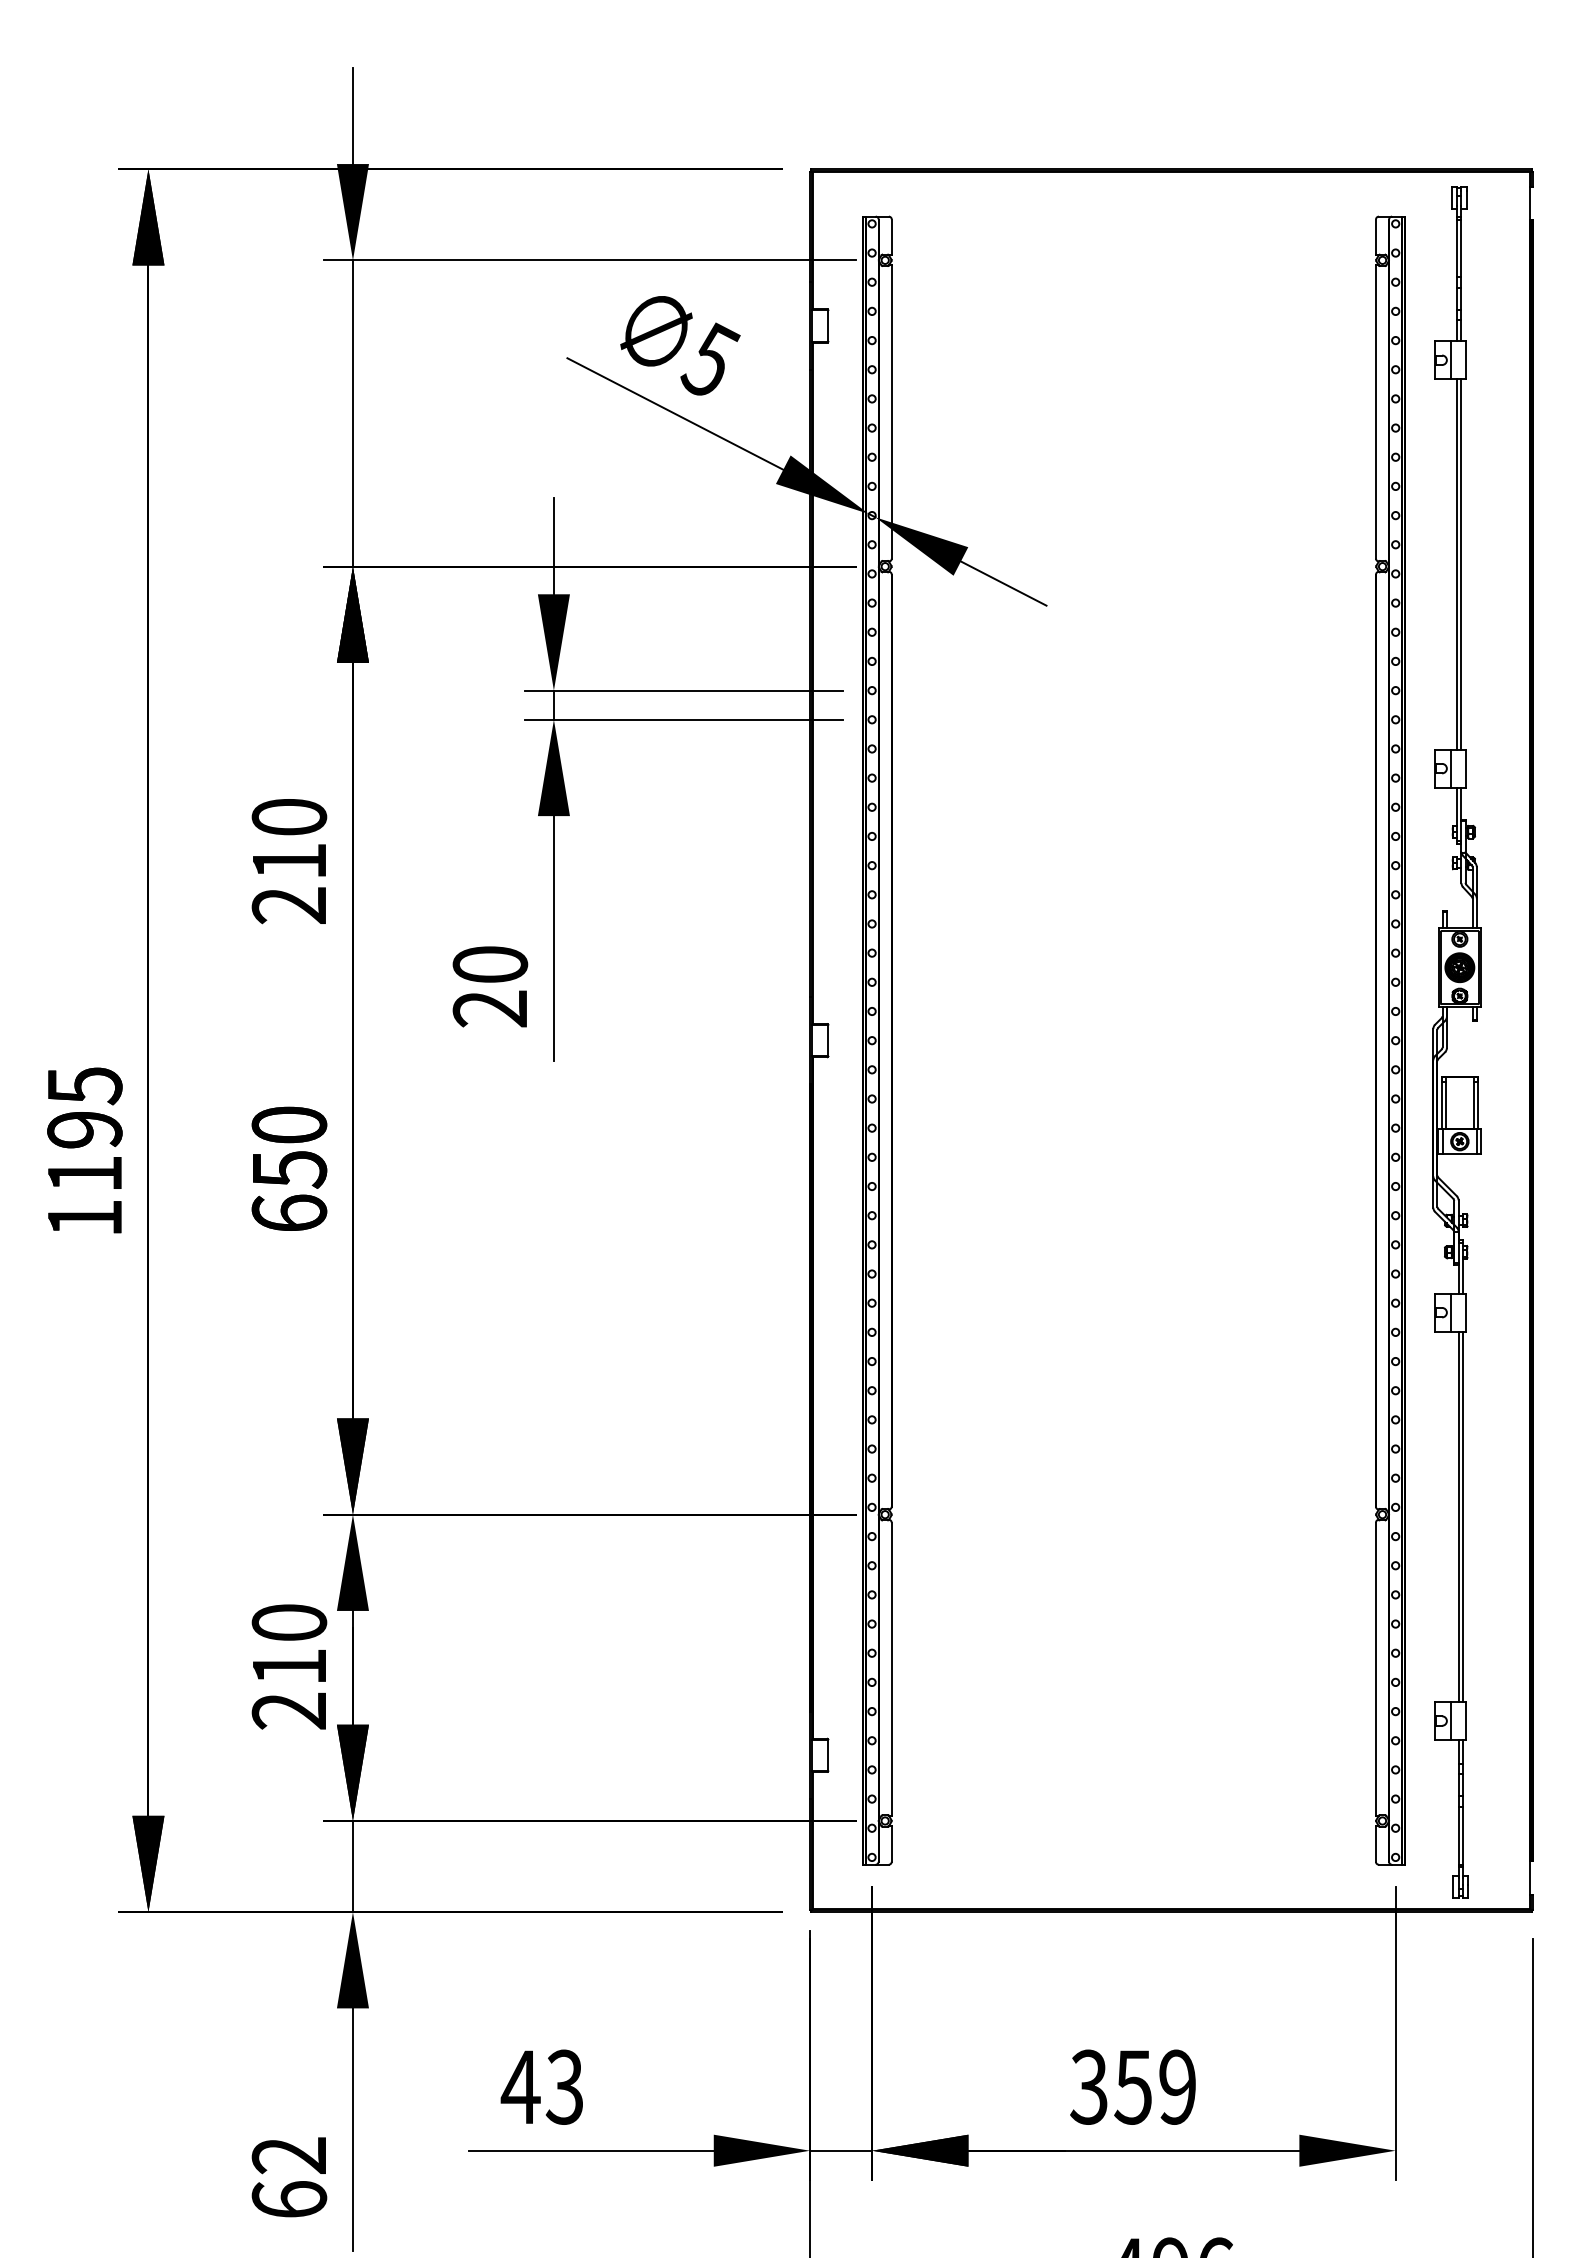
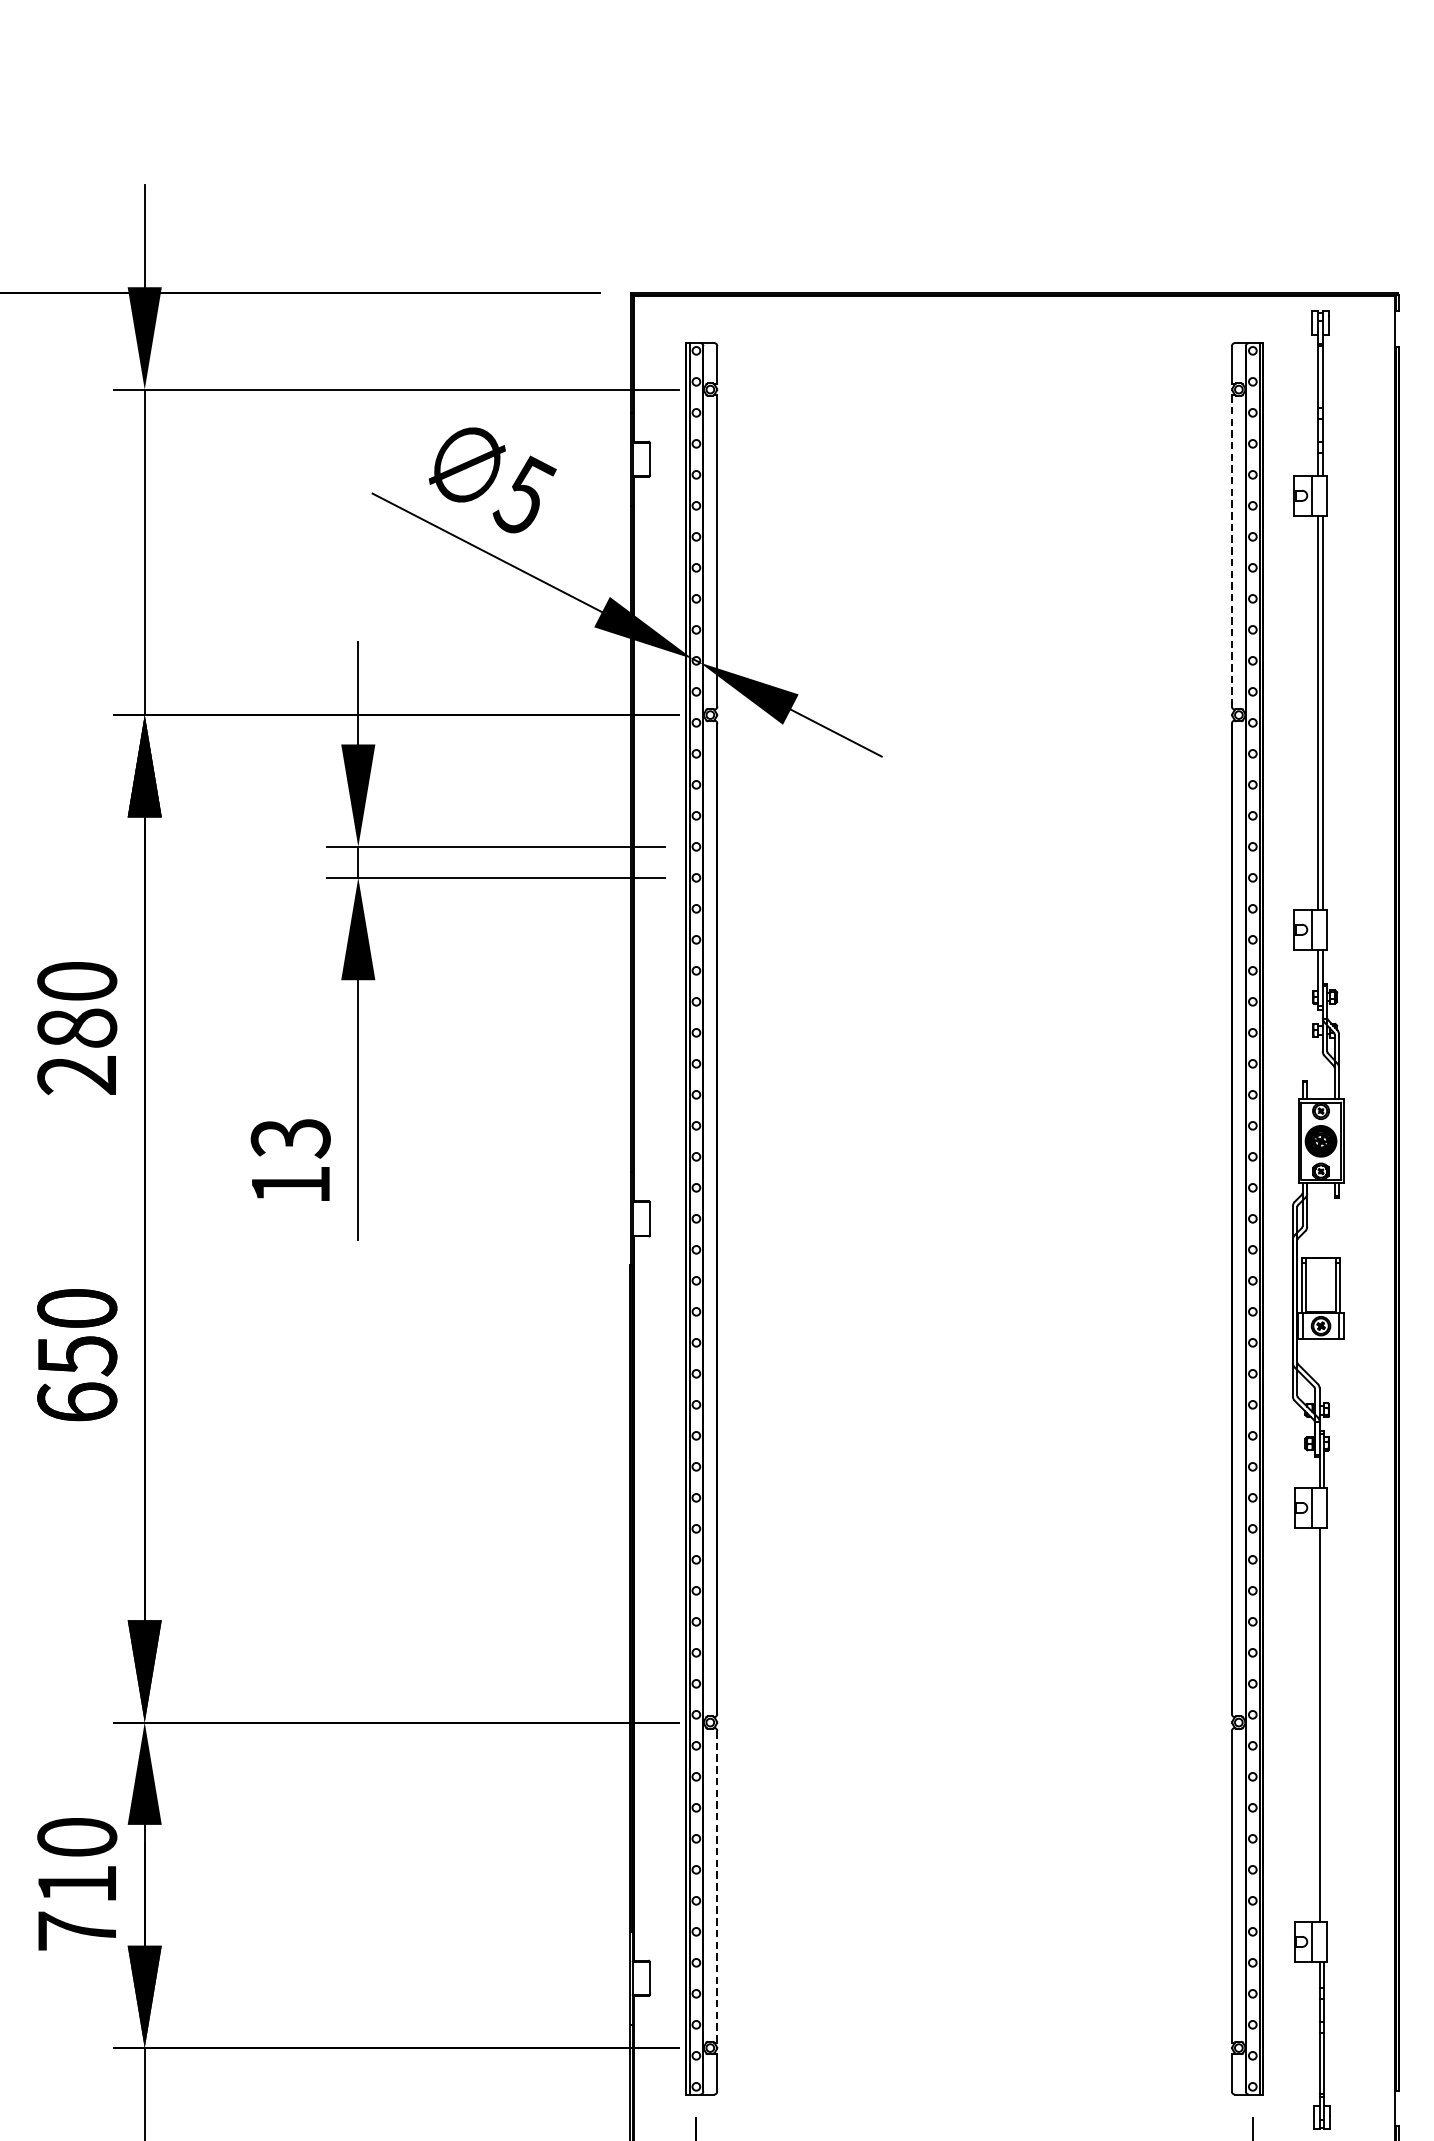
line: (1376, 412) -> (1232, 551), solid -> dashed
text: (289, 860) -> (77, 1027), 210 -> 280
text: (490, 986) -> (290, 1161), 20 -> 13
line: (1462, 1516) -> (1323, 1724), removed
line: (891, 1669) -> (717, 1887), solid -> dashed
text: (288, 1710) -> (76, 1930), 210 -> 710

